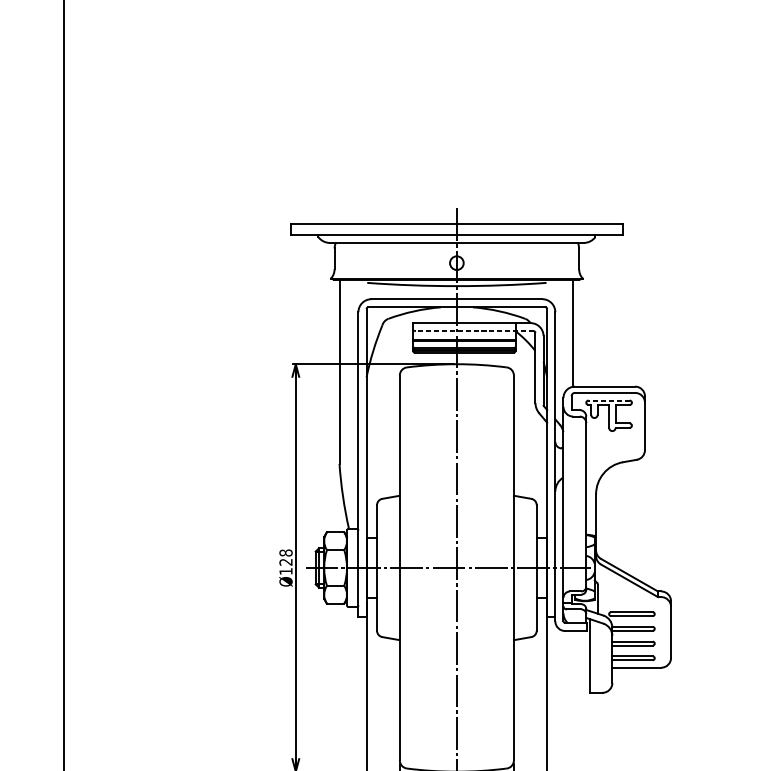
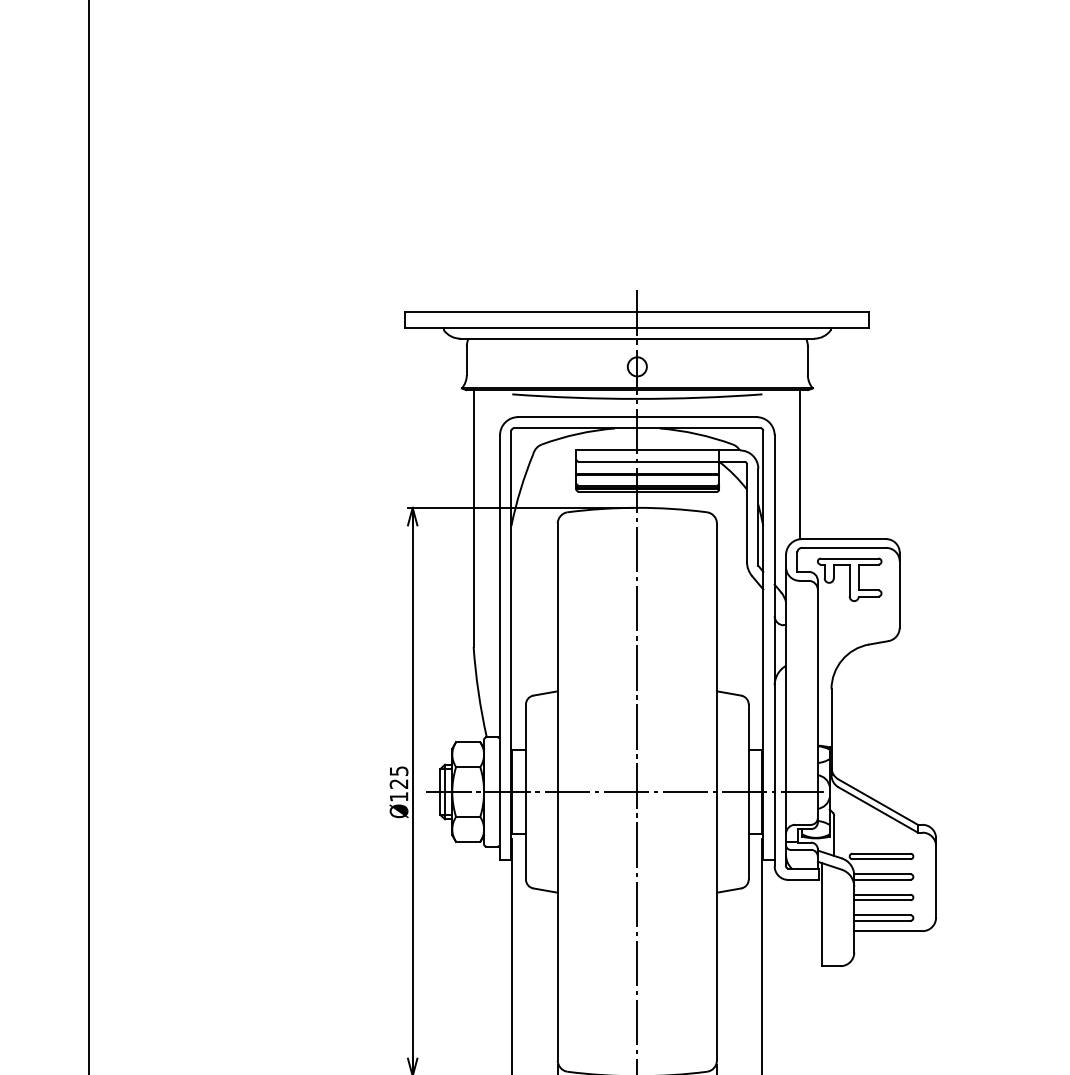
line: (474, 331) -> (661, 461), dashed -> solid
line: (608, 400) -> (849, 558), dashed -> solid
text: (285, 553) -> (398, 771), Ø128 -> Ø125

